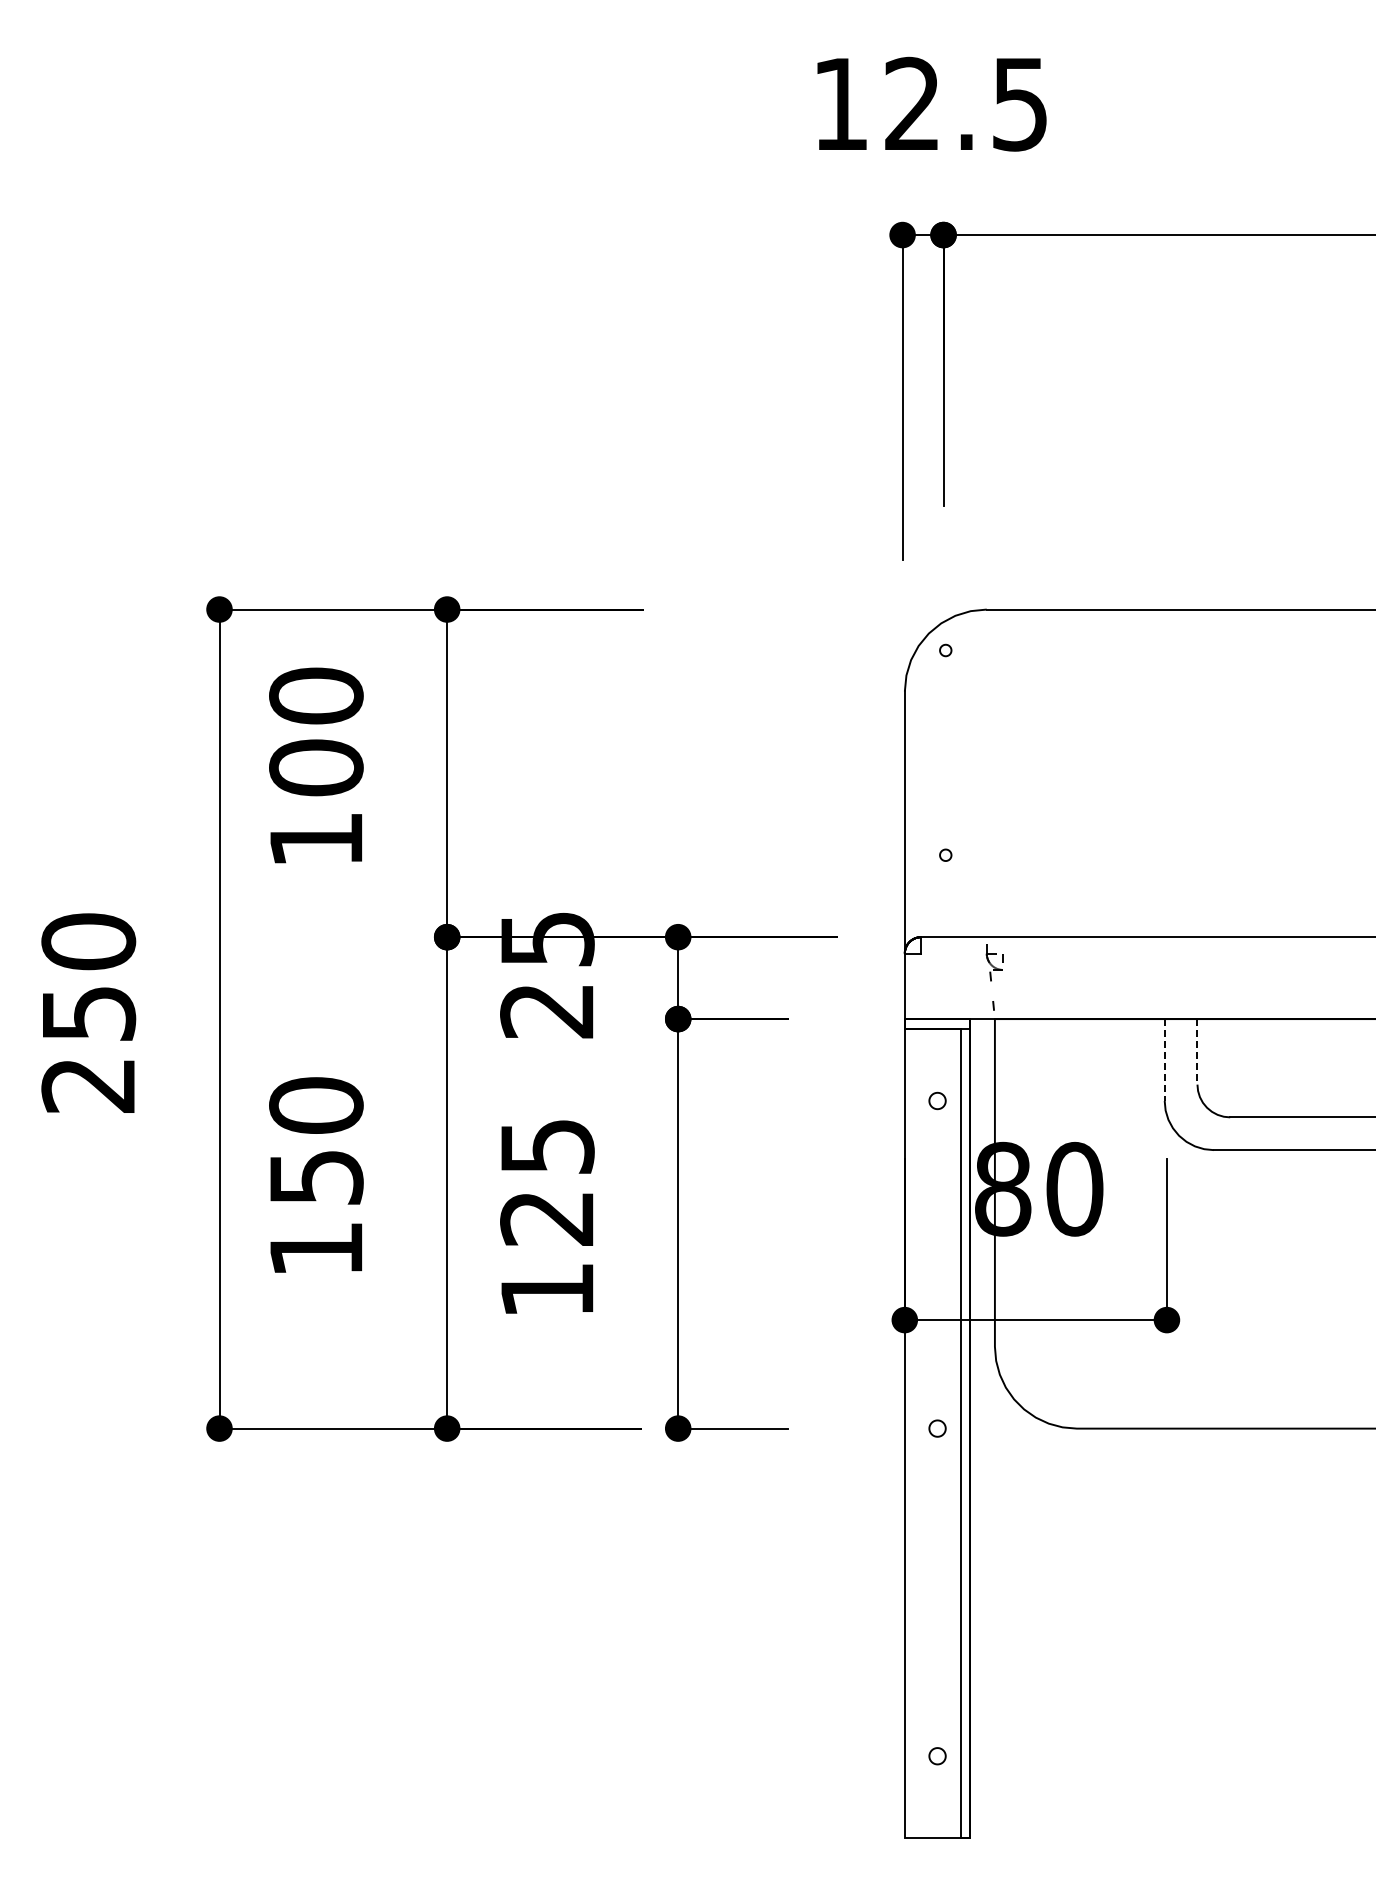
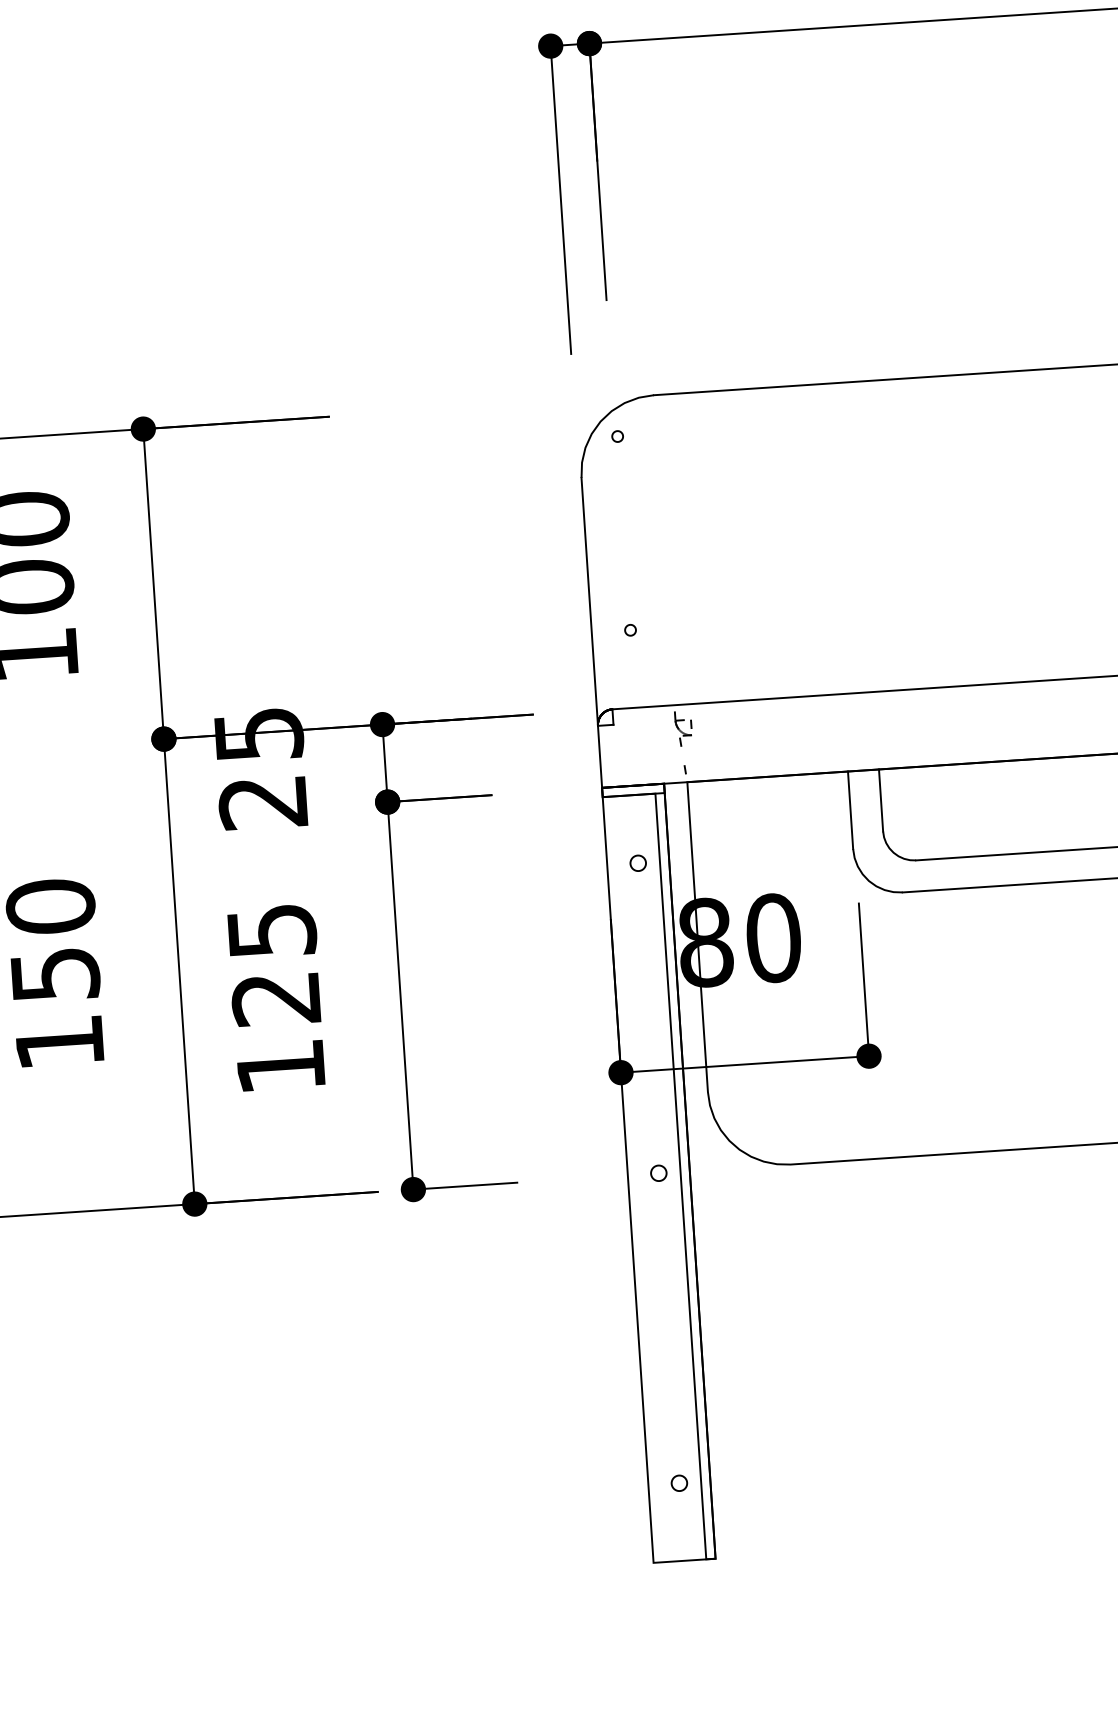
line: (1197, 1051) -> (881, 800), dashed -> solid
line: (1164, 1060) -> (850, 810), dashed -> solid

